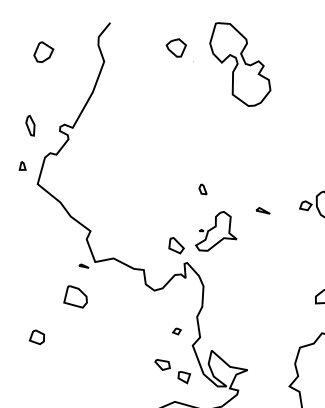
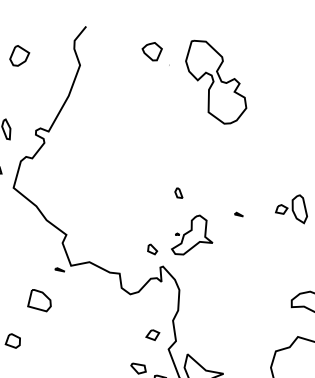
part: (240, 64) -> (216, 82), moved
part: (262, 210) -> (238, 214), size x0.62
part: (176, 245) -> (152, 249), size x0.62
part: (75, 296) -> (39, 300), moved
part: (176, 331) -> (152, 335), size x1.67

